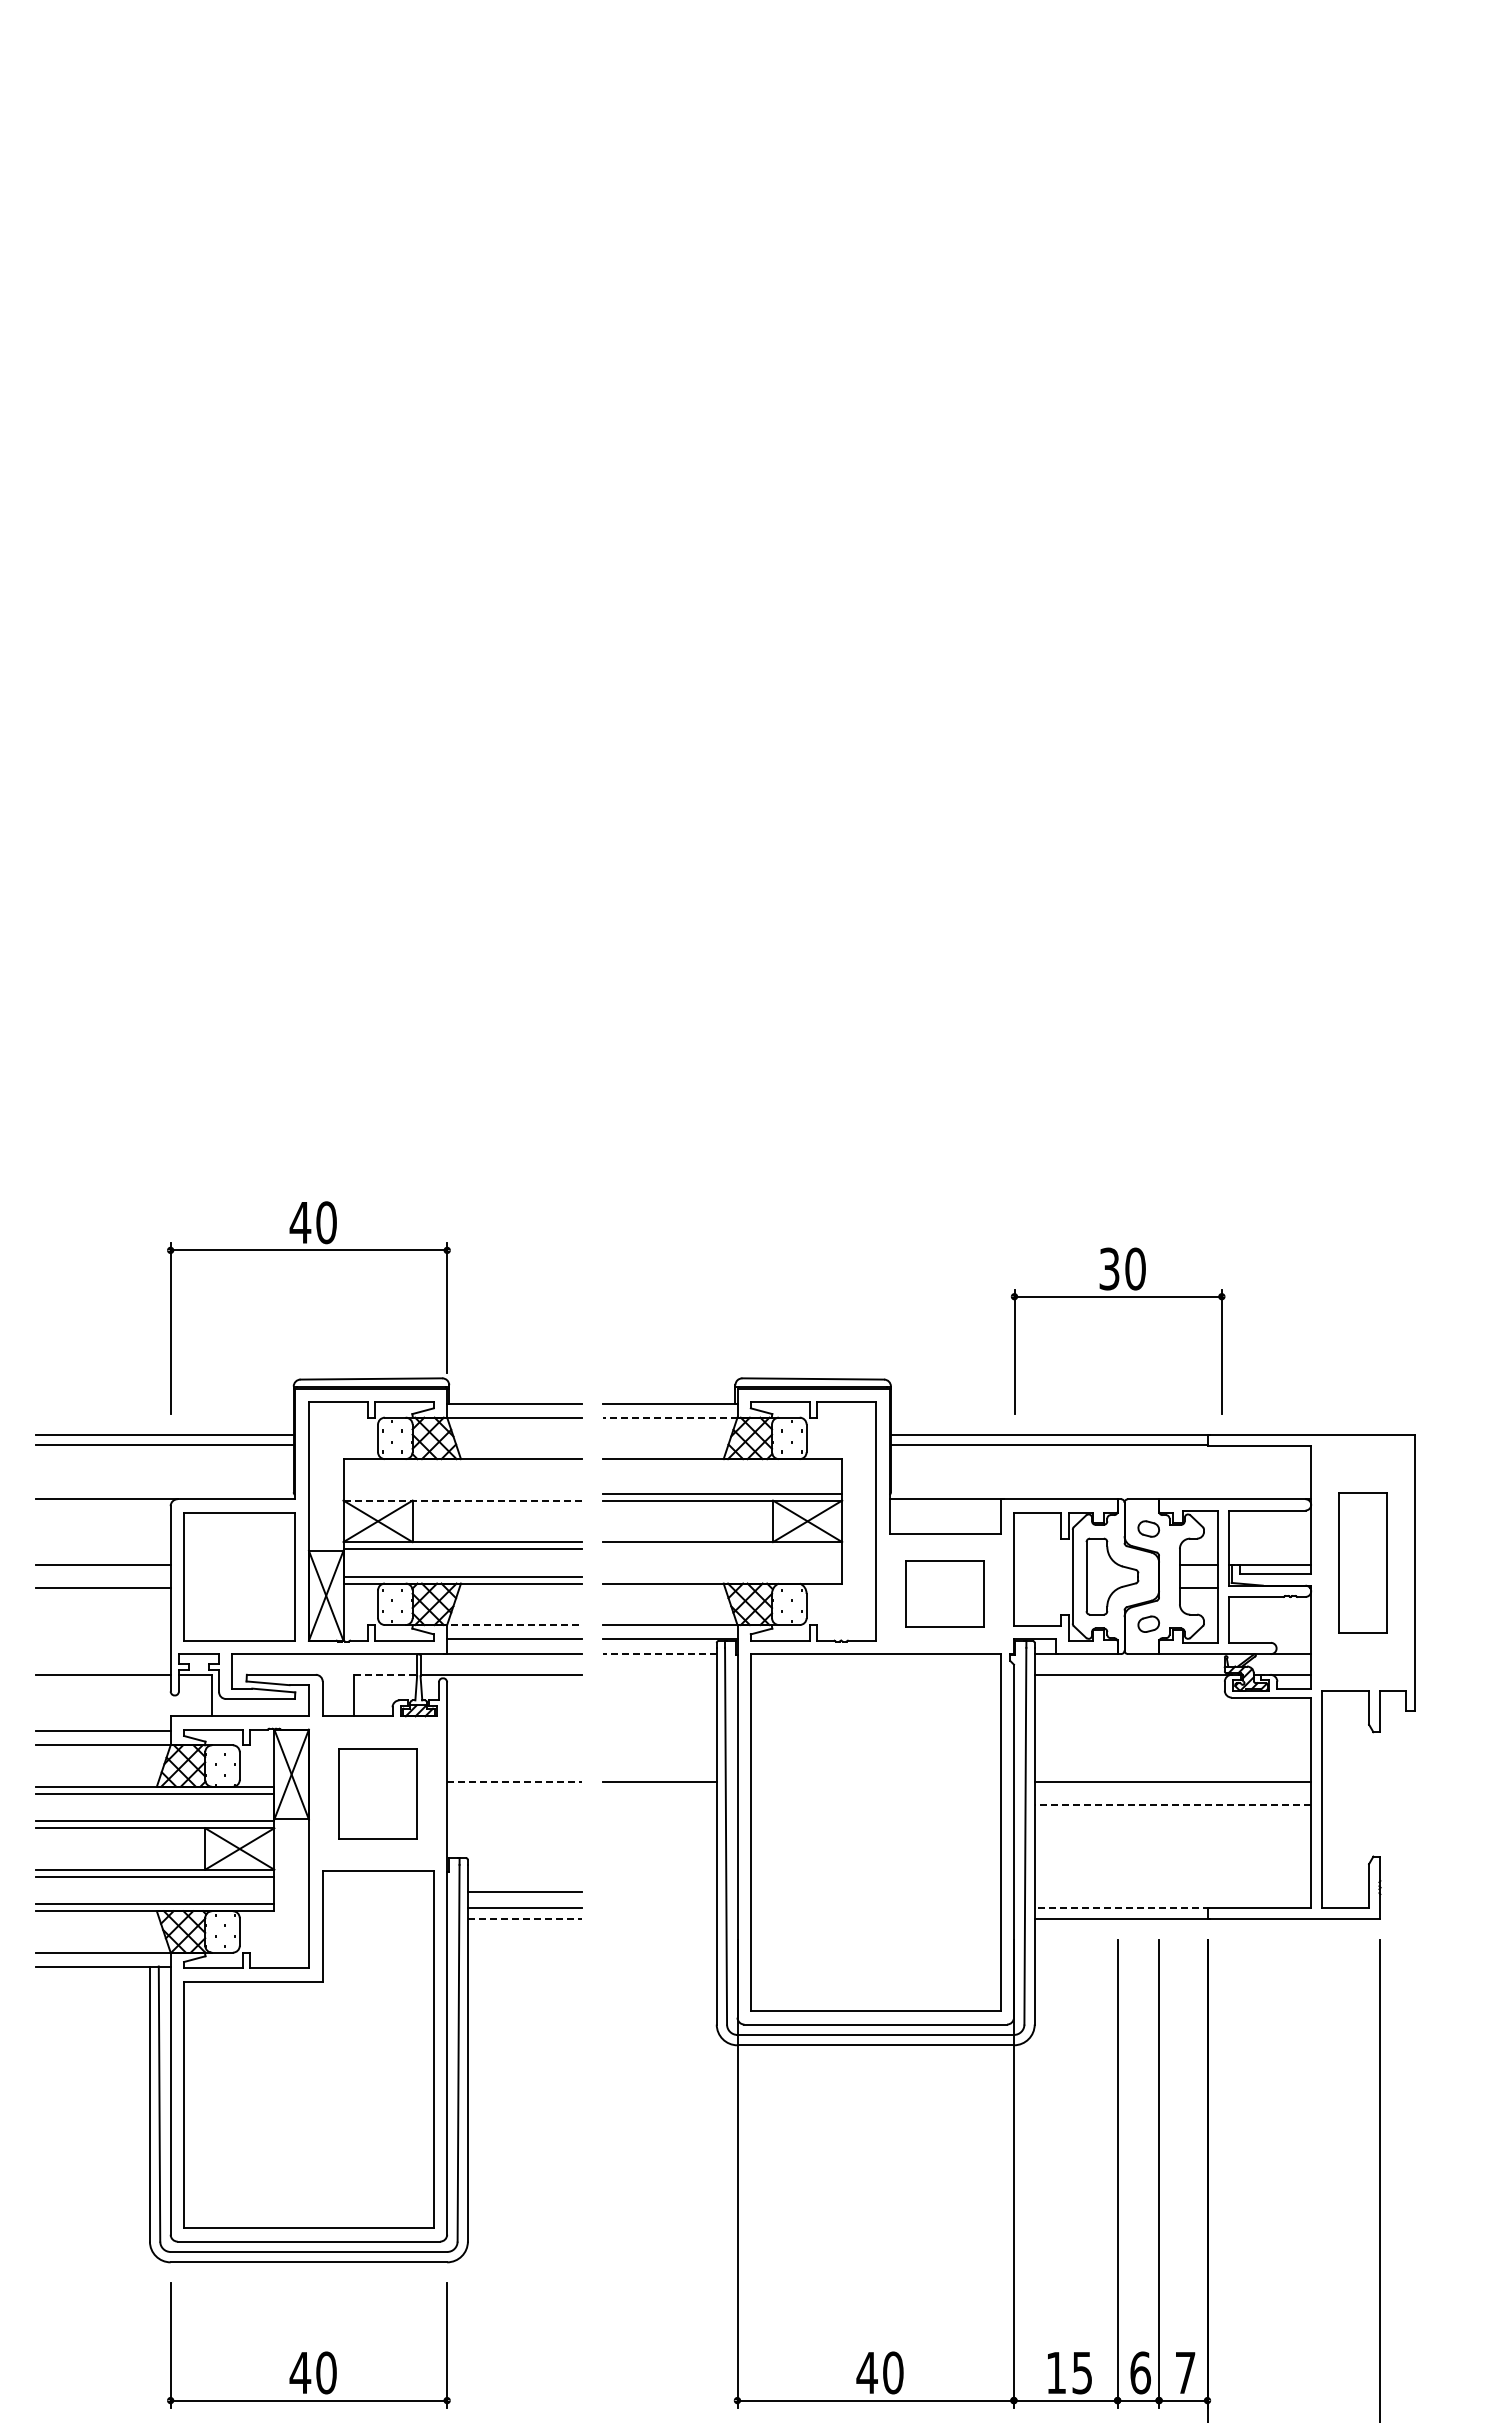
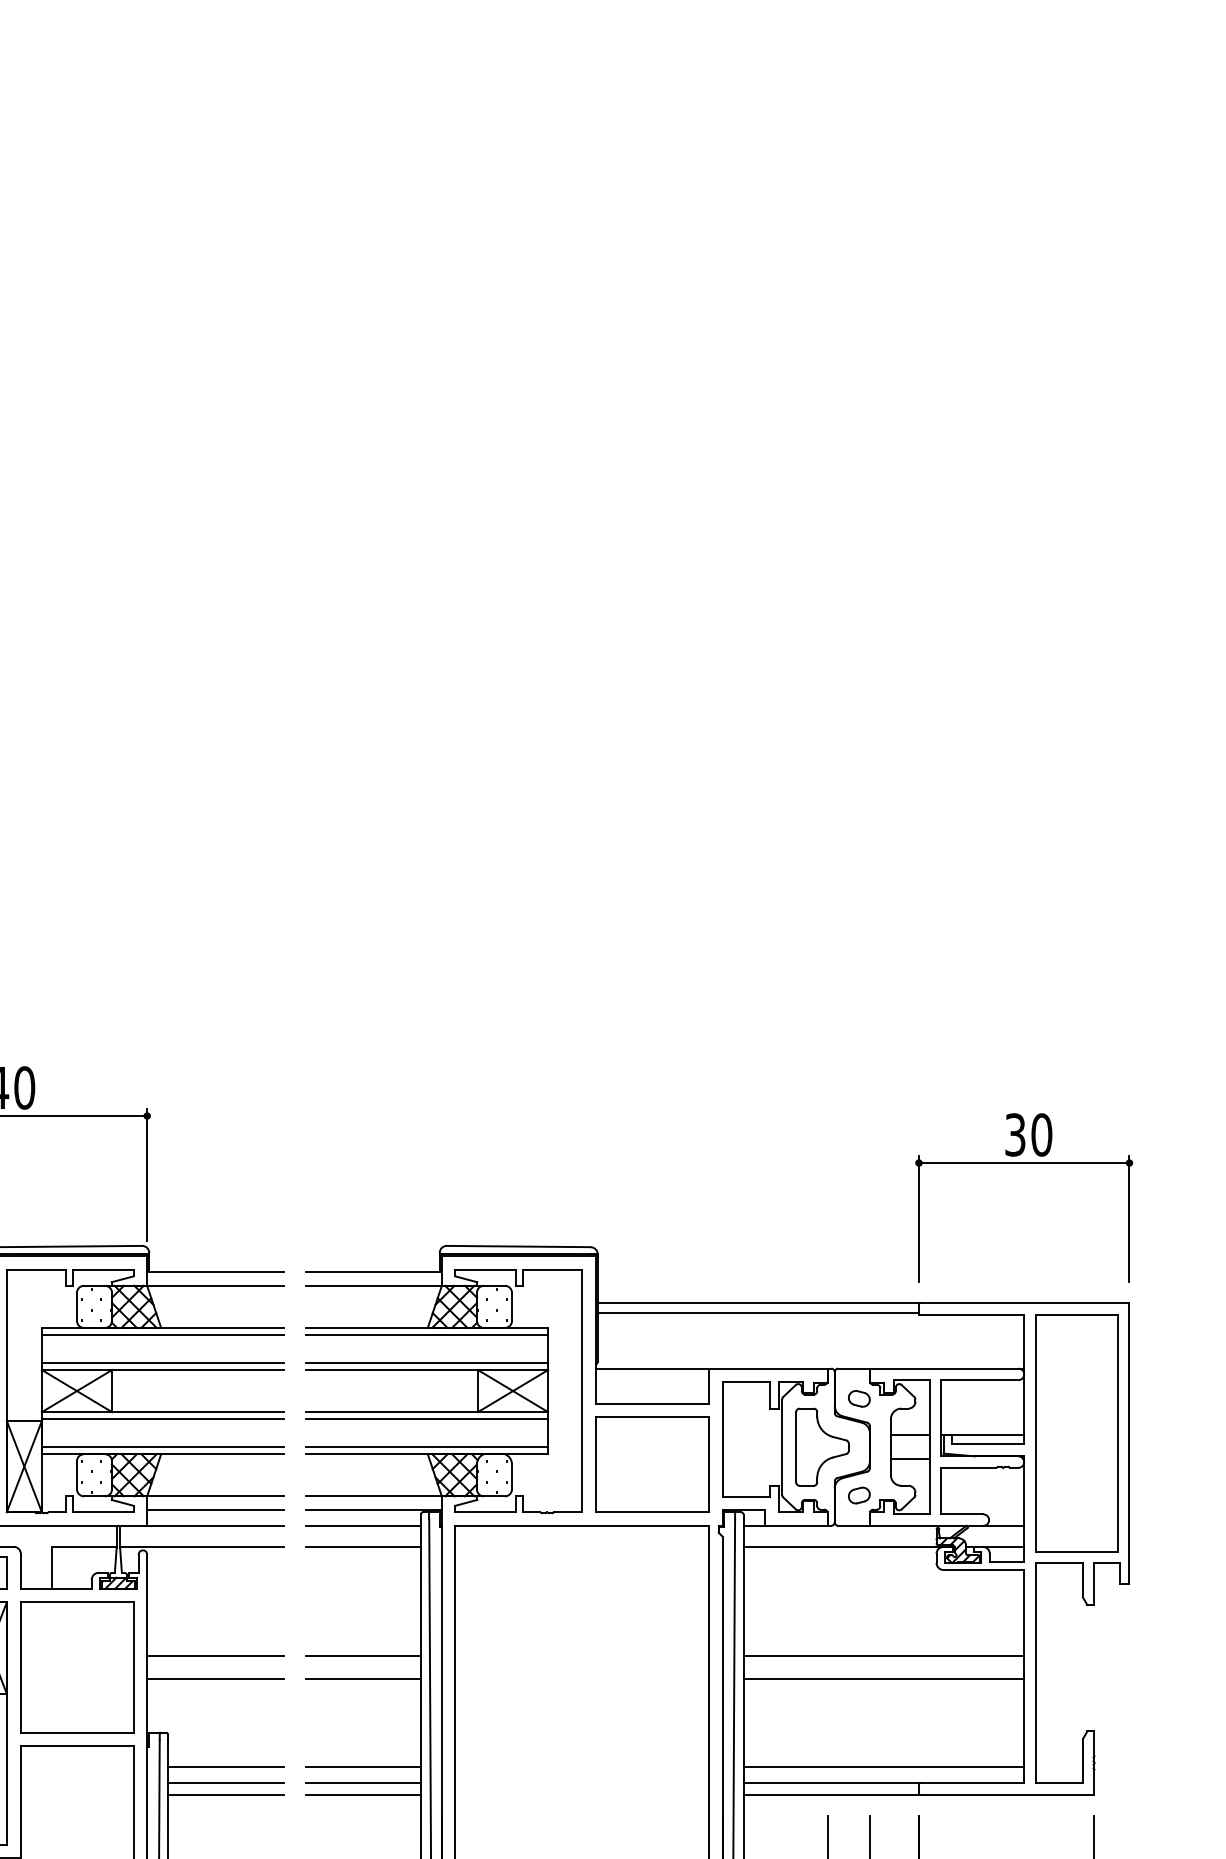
part: (1117, 1297) -> (1023, 1163), moved
line: (669, 1417) -> (372, 1285), dashed -> solid
line: (462, 1466) -> (162, 1335), added
line: (722, 1466) -> (426, 1335), added
line: (462, 1493) -> (162, 1362), added
line: (463, 1500) -> (163, 1369), dashed -> solid
line: (722, 1549) -> (426, 1419), added
part: (1362, 1562) -> (1076, 1432), size x1.67
line: (722, 1576) -> (426, 1447), added
part: (945, 1593) -> (653, 1464), size x1.43
line: (505, 1625) -> (206, 1496), dashed -> solid
line: (659, 1654) -> (362, 1526), dashed -> solid
line: (385, 1674) -> (84, 1546), dashed -> solid
line: (659, 1674) -> (362, 1546), added
line: (514, 1781) -> (215, 1655), dashed -> solid
part: (378, 1793) -> (77, 1667), size x1.43
line: (514, 1805) -> (215, 1679), added
line: (659, 1805) -> (362, 1679), added
line: (1172, 1805) -> (883, 1679), dashed -> solid
line: (659, 1891) -> (362, 1766), added
line: (1172, 1891) -> (883, 1766), added
line: (659, 1907) -> (362, 1783), added
line: (1121, 1907) -> (831, 1783), dashed -> solid
line: (525, 1918) -> (226, 1794), dashed -> solid
line: (659, 1918) -> (362, 1794), added

